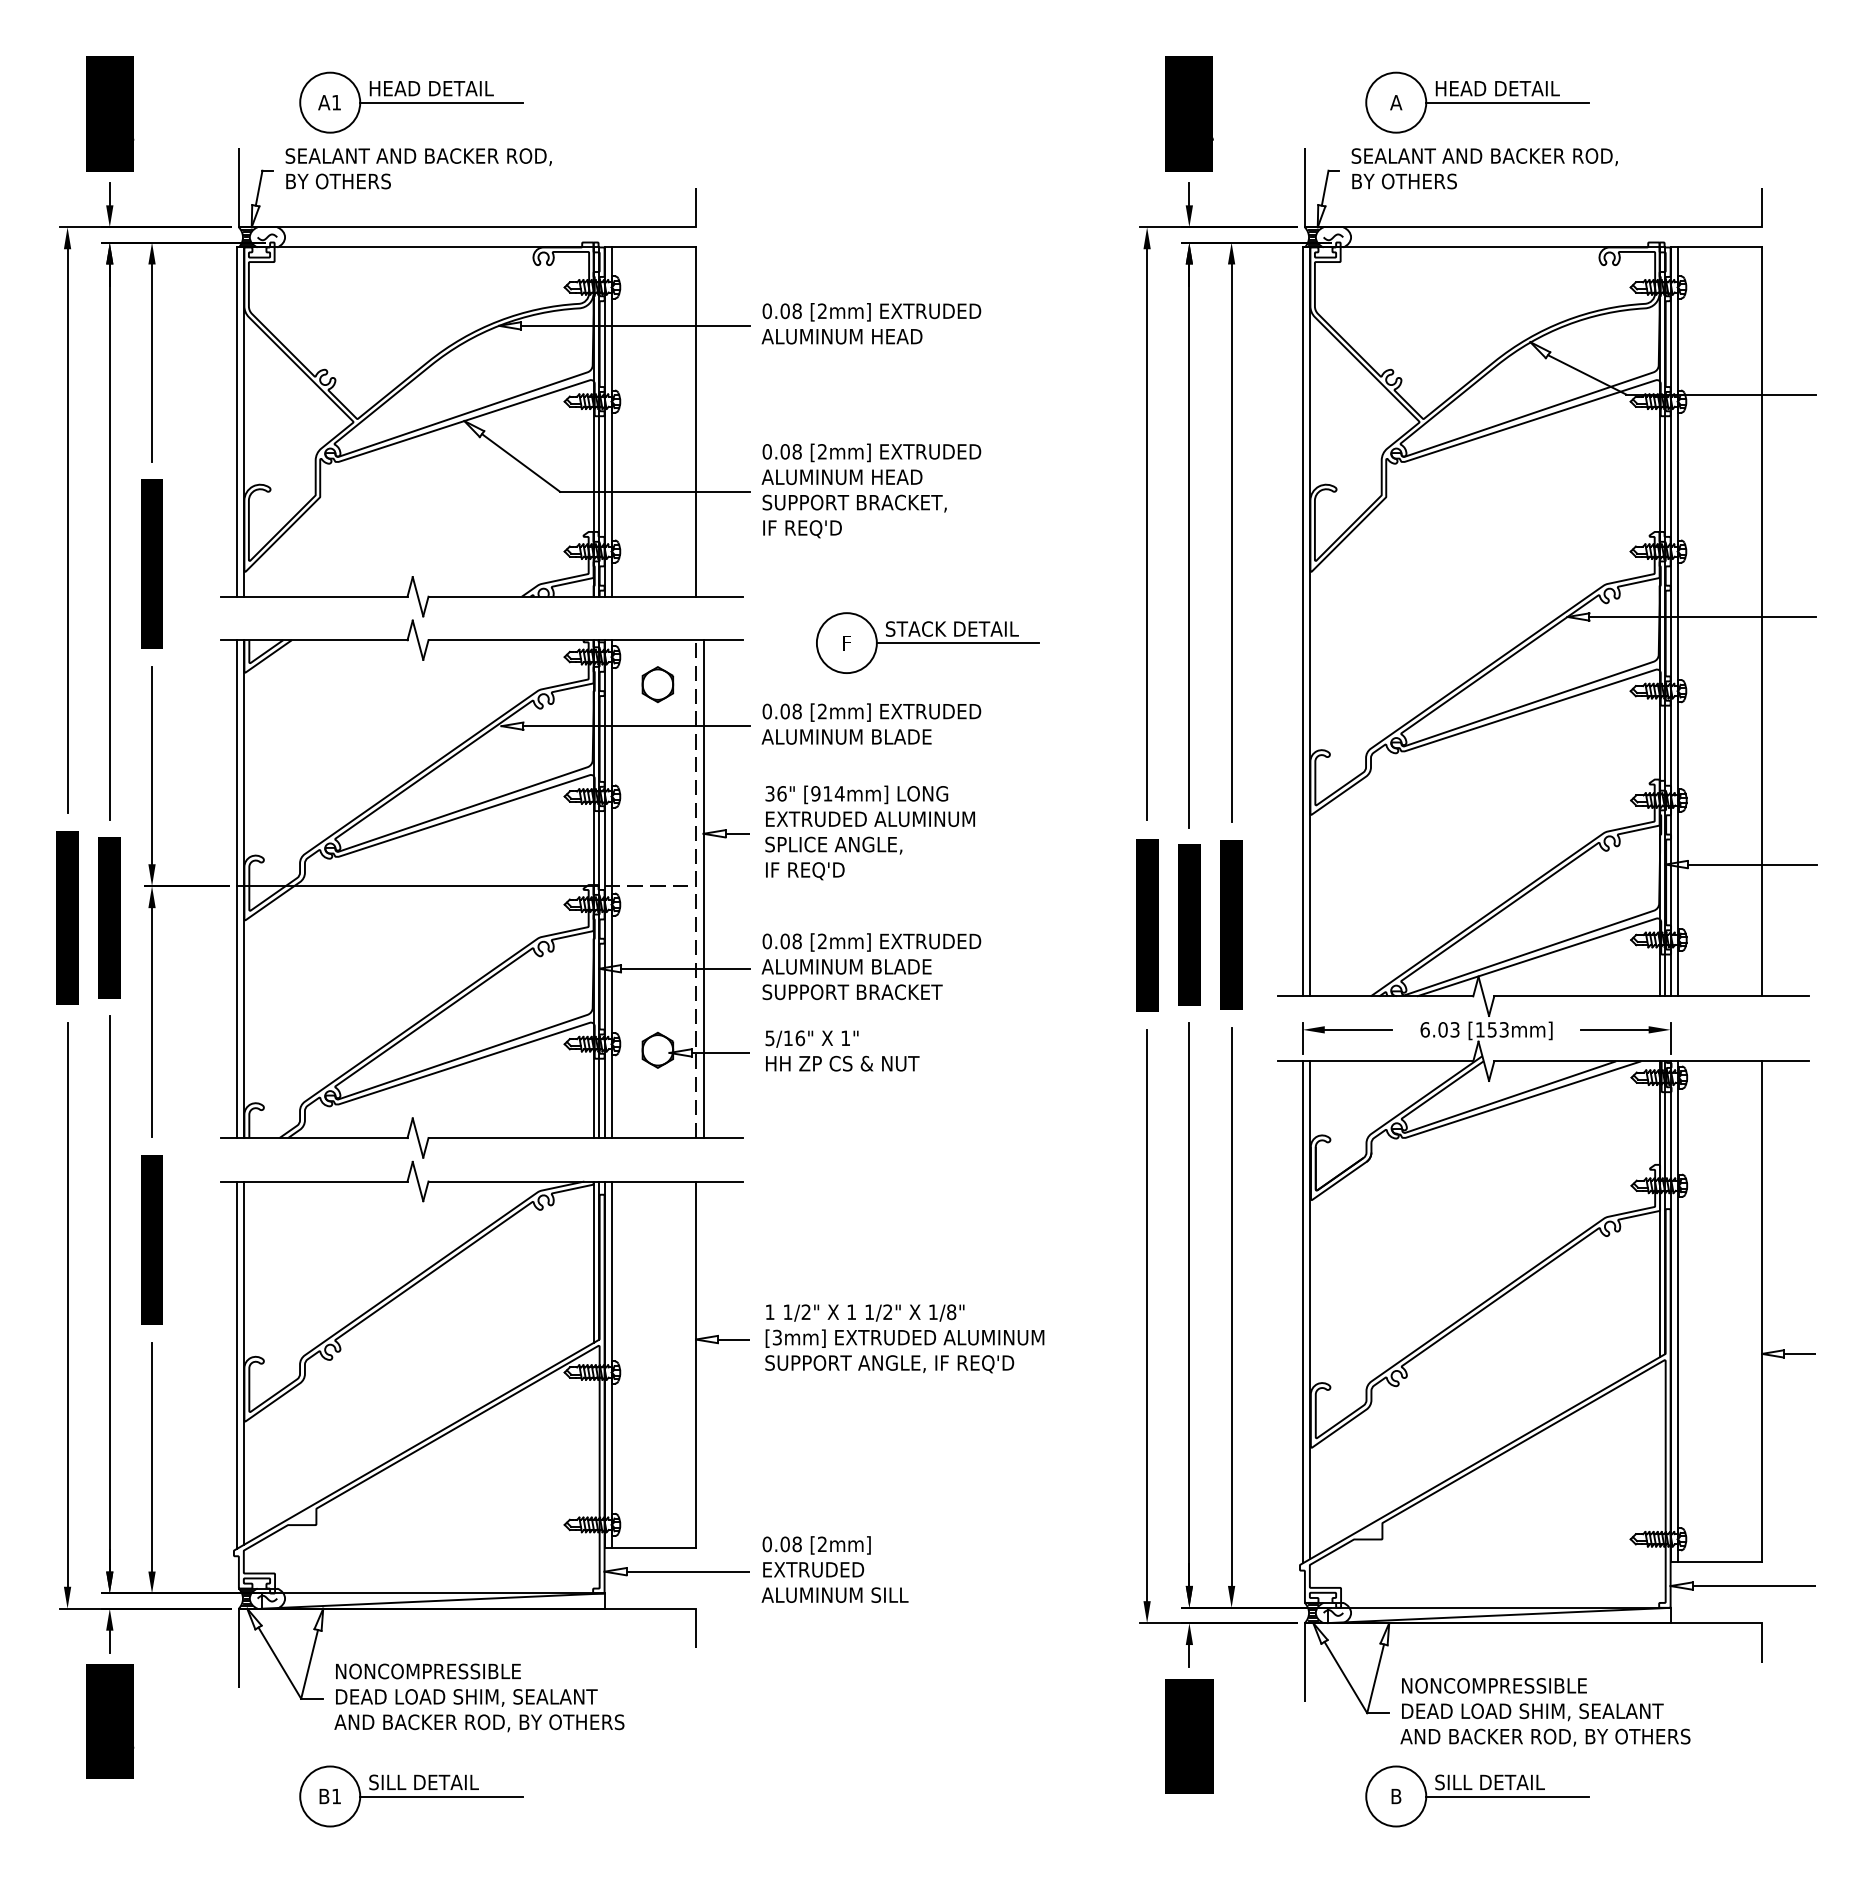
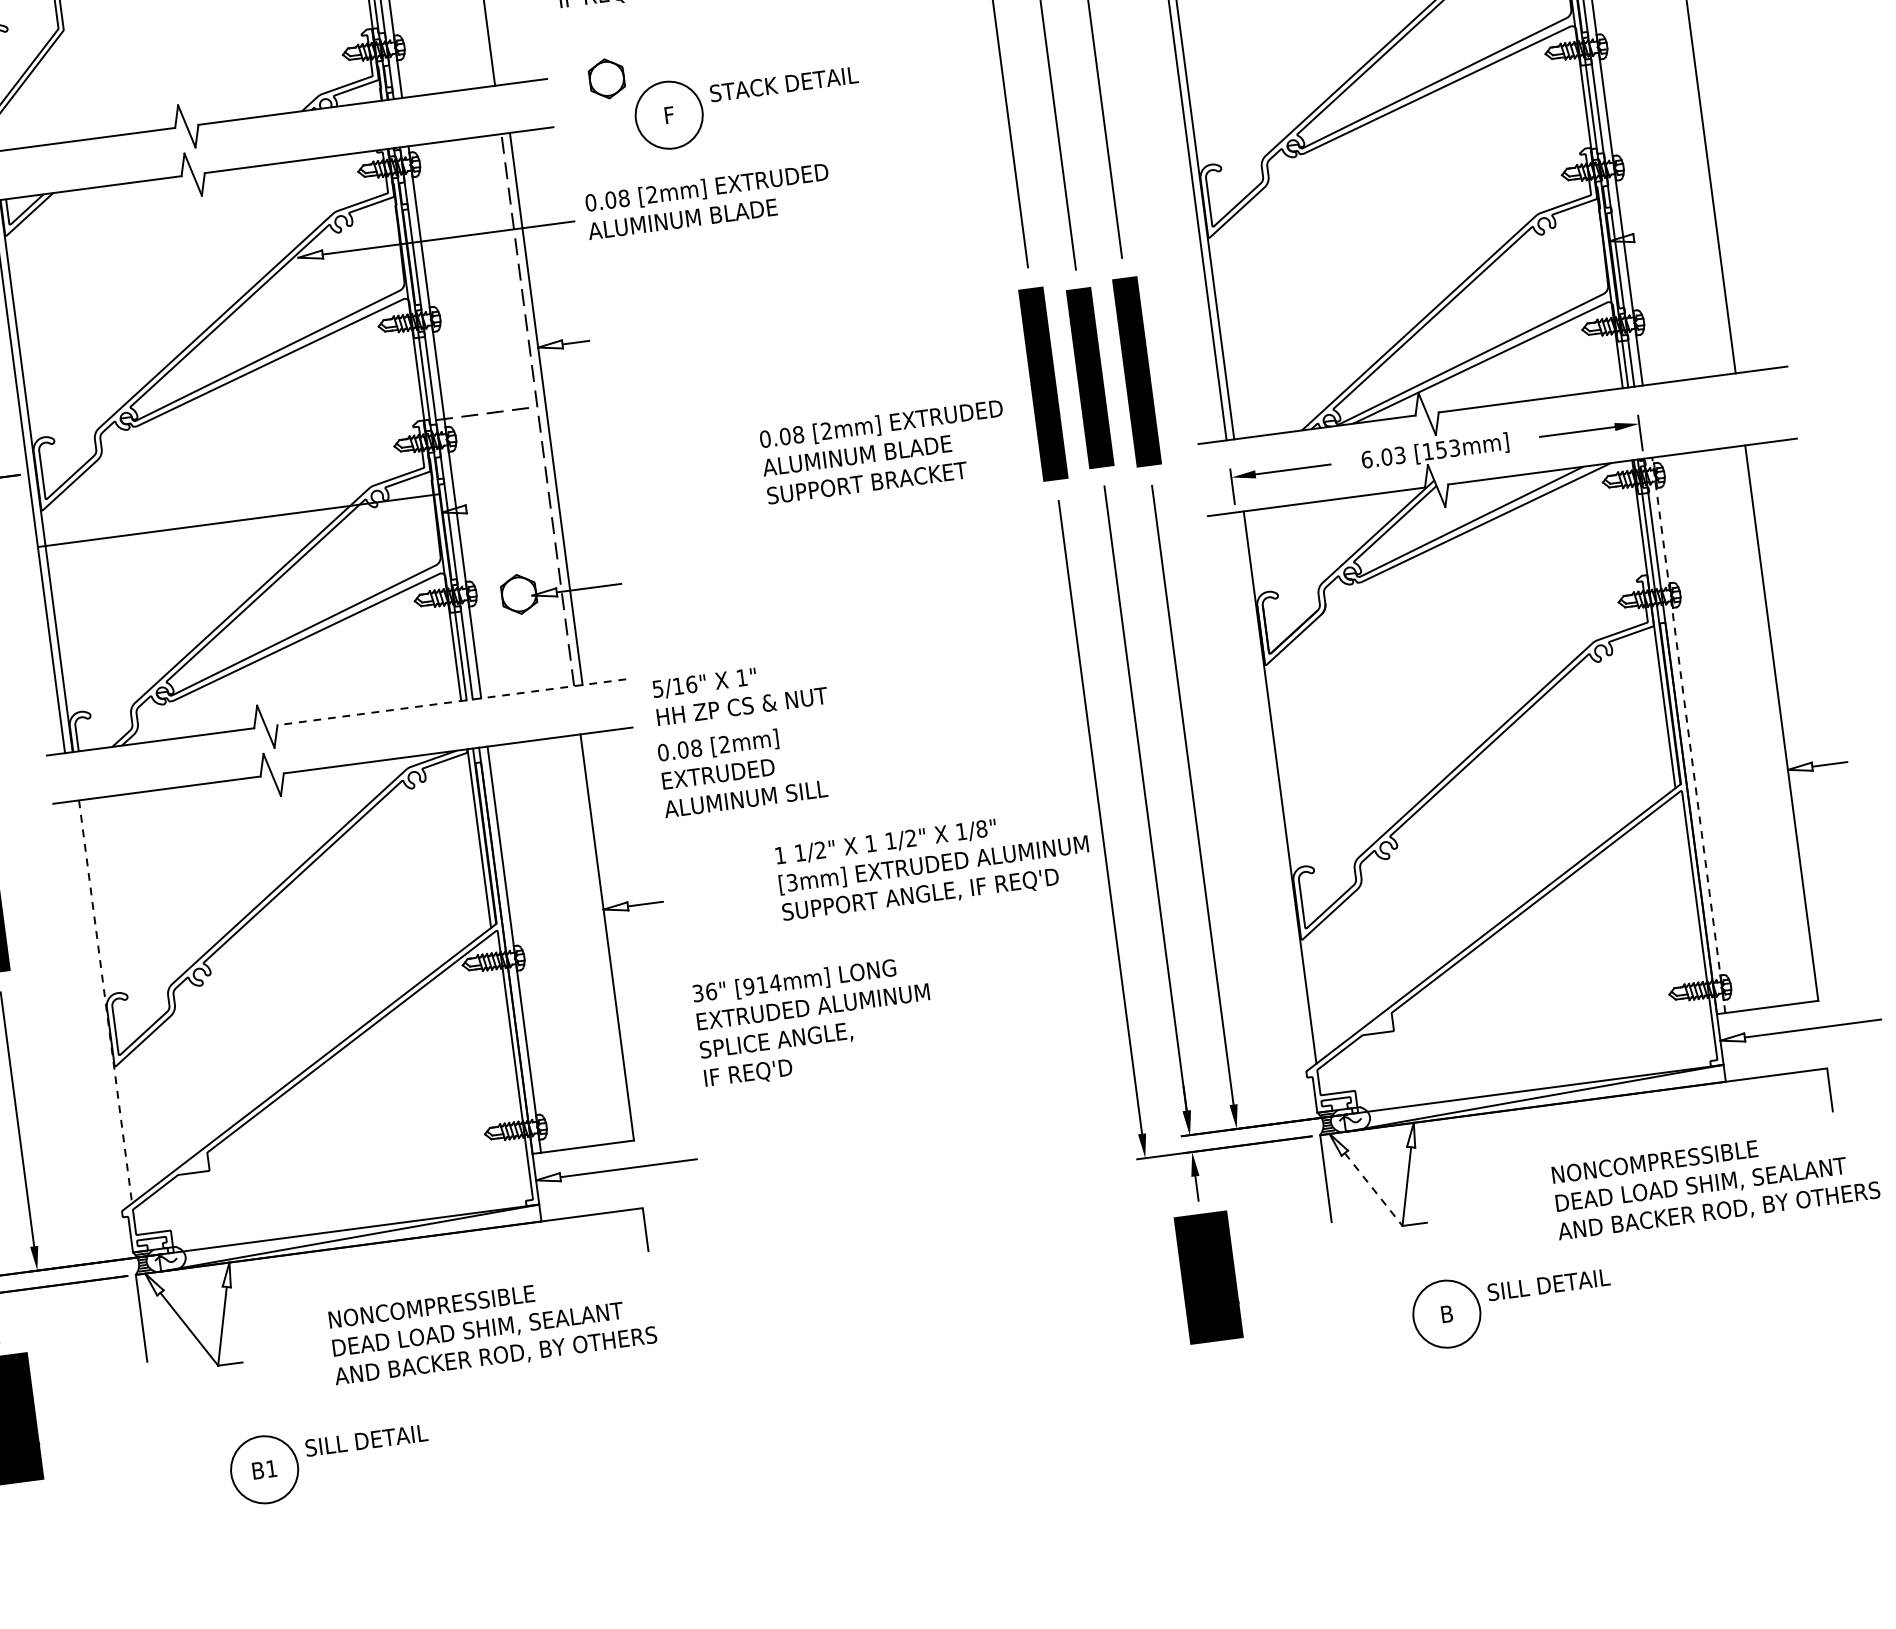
line: (957, 643) -> (791, 99), removed
part: (657, 684) -> (606, 78), moved
text: (869, 832) -> (814, 1021), moved
line: (1751, 864) -> (1704, 228), removed
line: (417, 886) -> (238, 521), moved
text: (871, 966) -> (884, 451), moved
line: (685, 968) -> (537, 499), removed
text: (842, 1050) -> (740, 691), moved
line: (585, 1138) -> (451, 702), solid -> dashed
line: (1678, 1311) -> (1689, 735), solid -> dashed
line: (1302, 1312) -> (1272, 791), removed
text: (904, 1338) -> (933, 865), moved
line: (243, 1363) -> (105, 1002), solid -> dashed
line: (236, 1364) -> (97, 1004), removed
text: (834, 1569) -> (741, 770), moved
line: (1345, 1677) -> (1373, 1189), solid -> dashed
text: (479, 1697) -> (492, 1328), moved
text: (1545, 1712) -> (1715, 1184), moved
line: (441, 1796) -> (388, 1453), removed
line: (1507, 1796) -> (1570, 1297), removed

